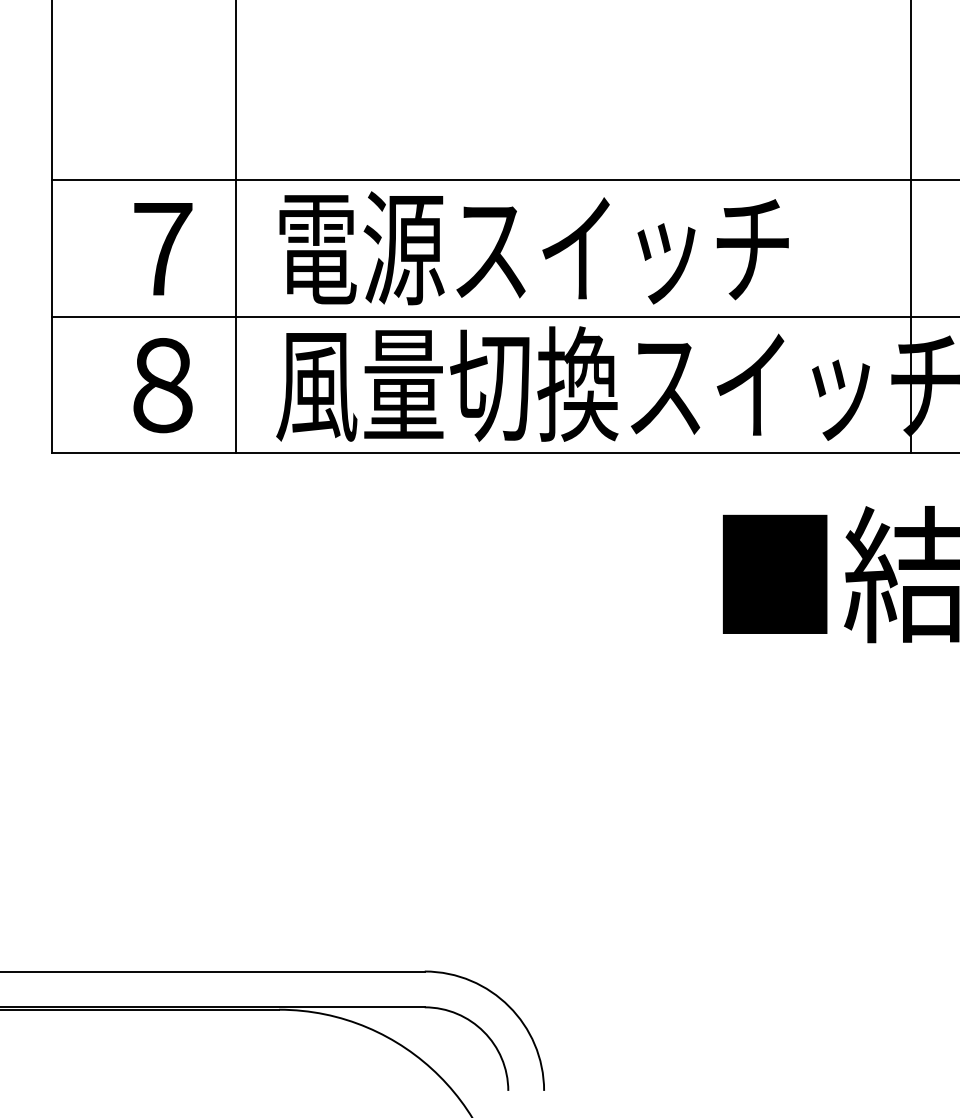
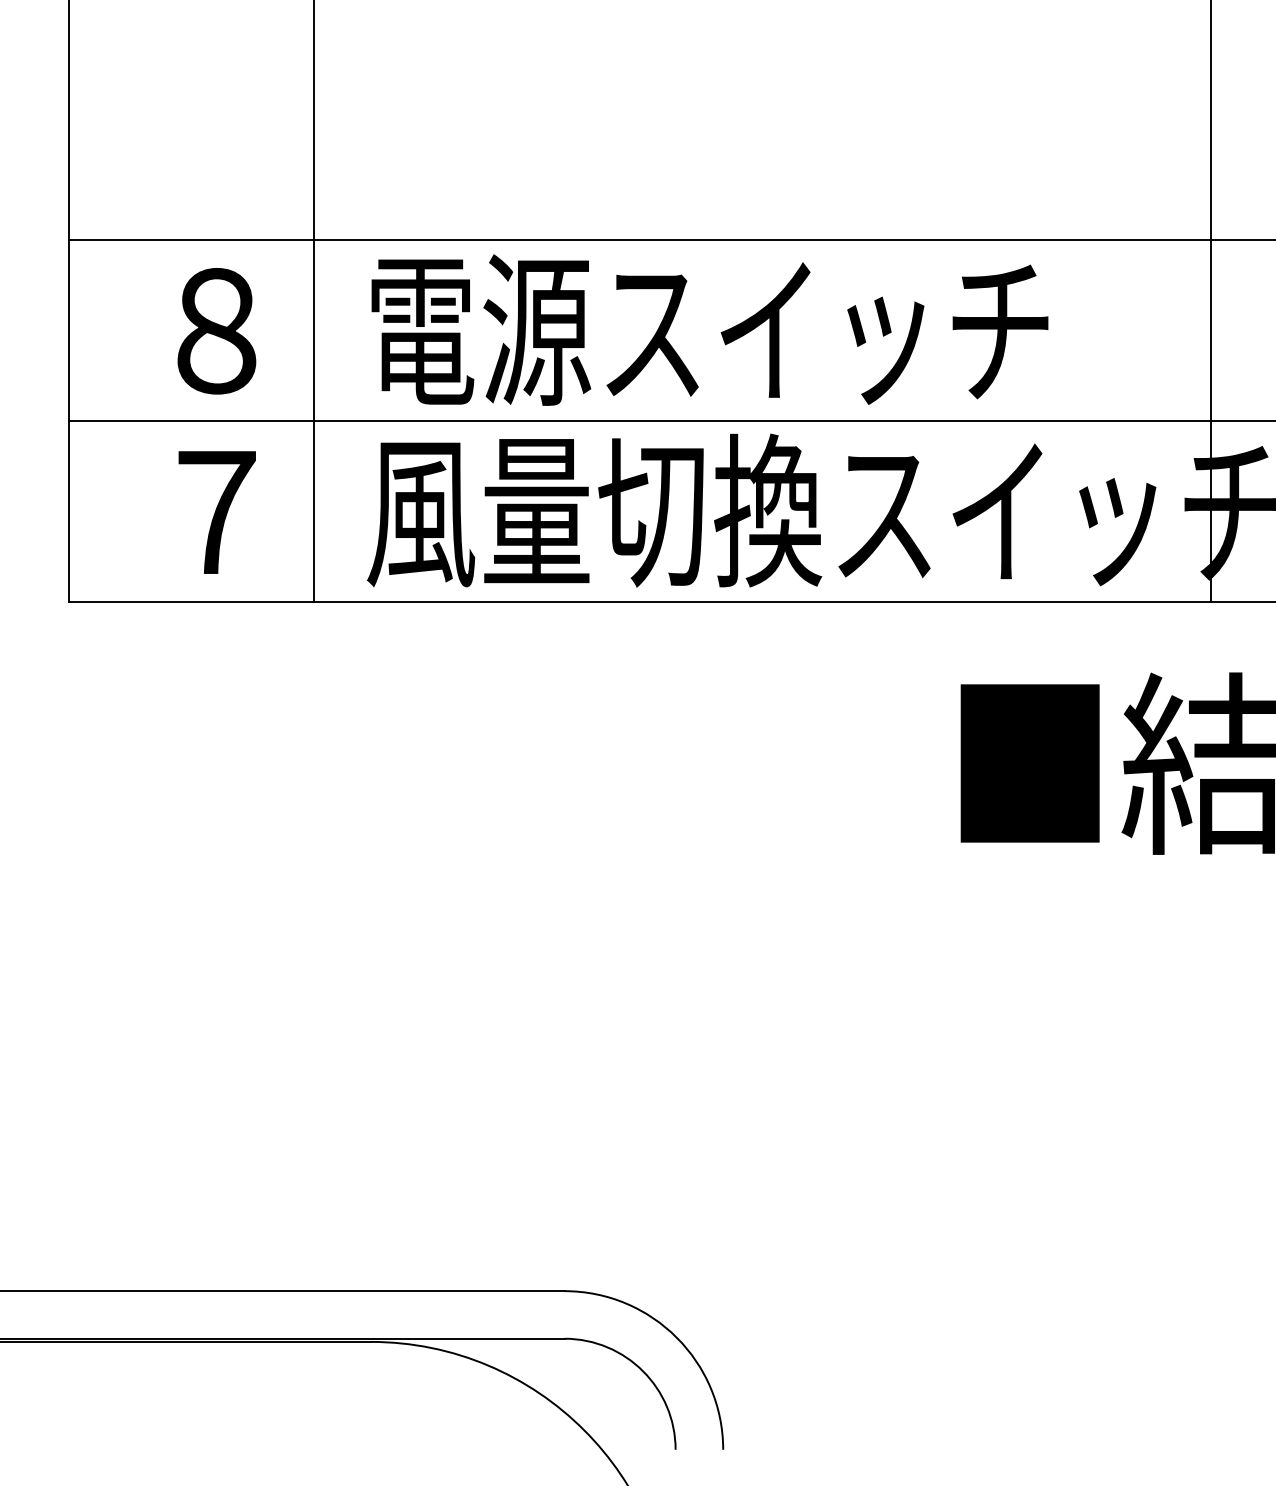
text: (162, 248) -> (216, 330), ７ -> ８
text: (162, 385) -> (216, 512), ８ -> ７

